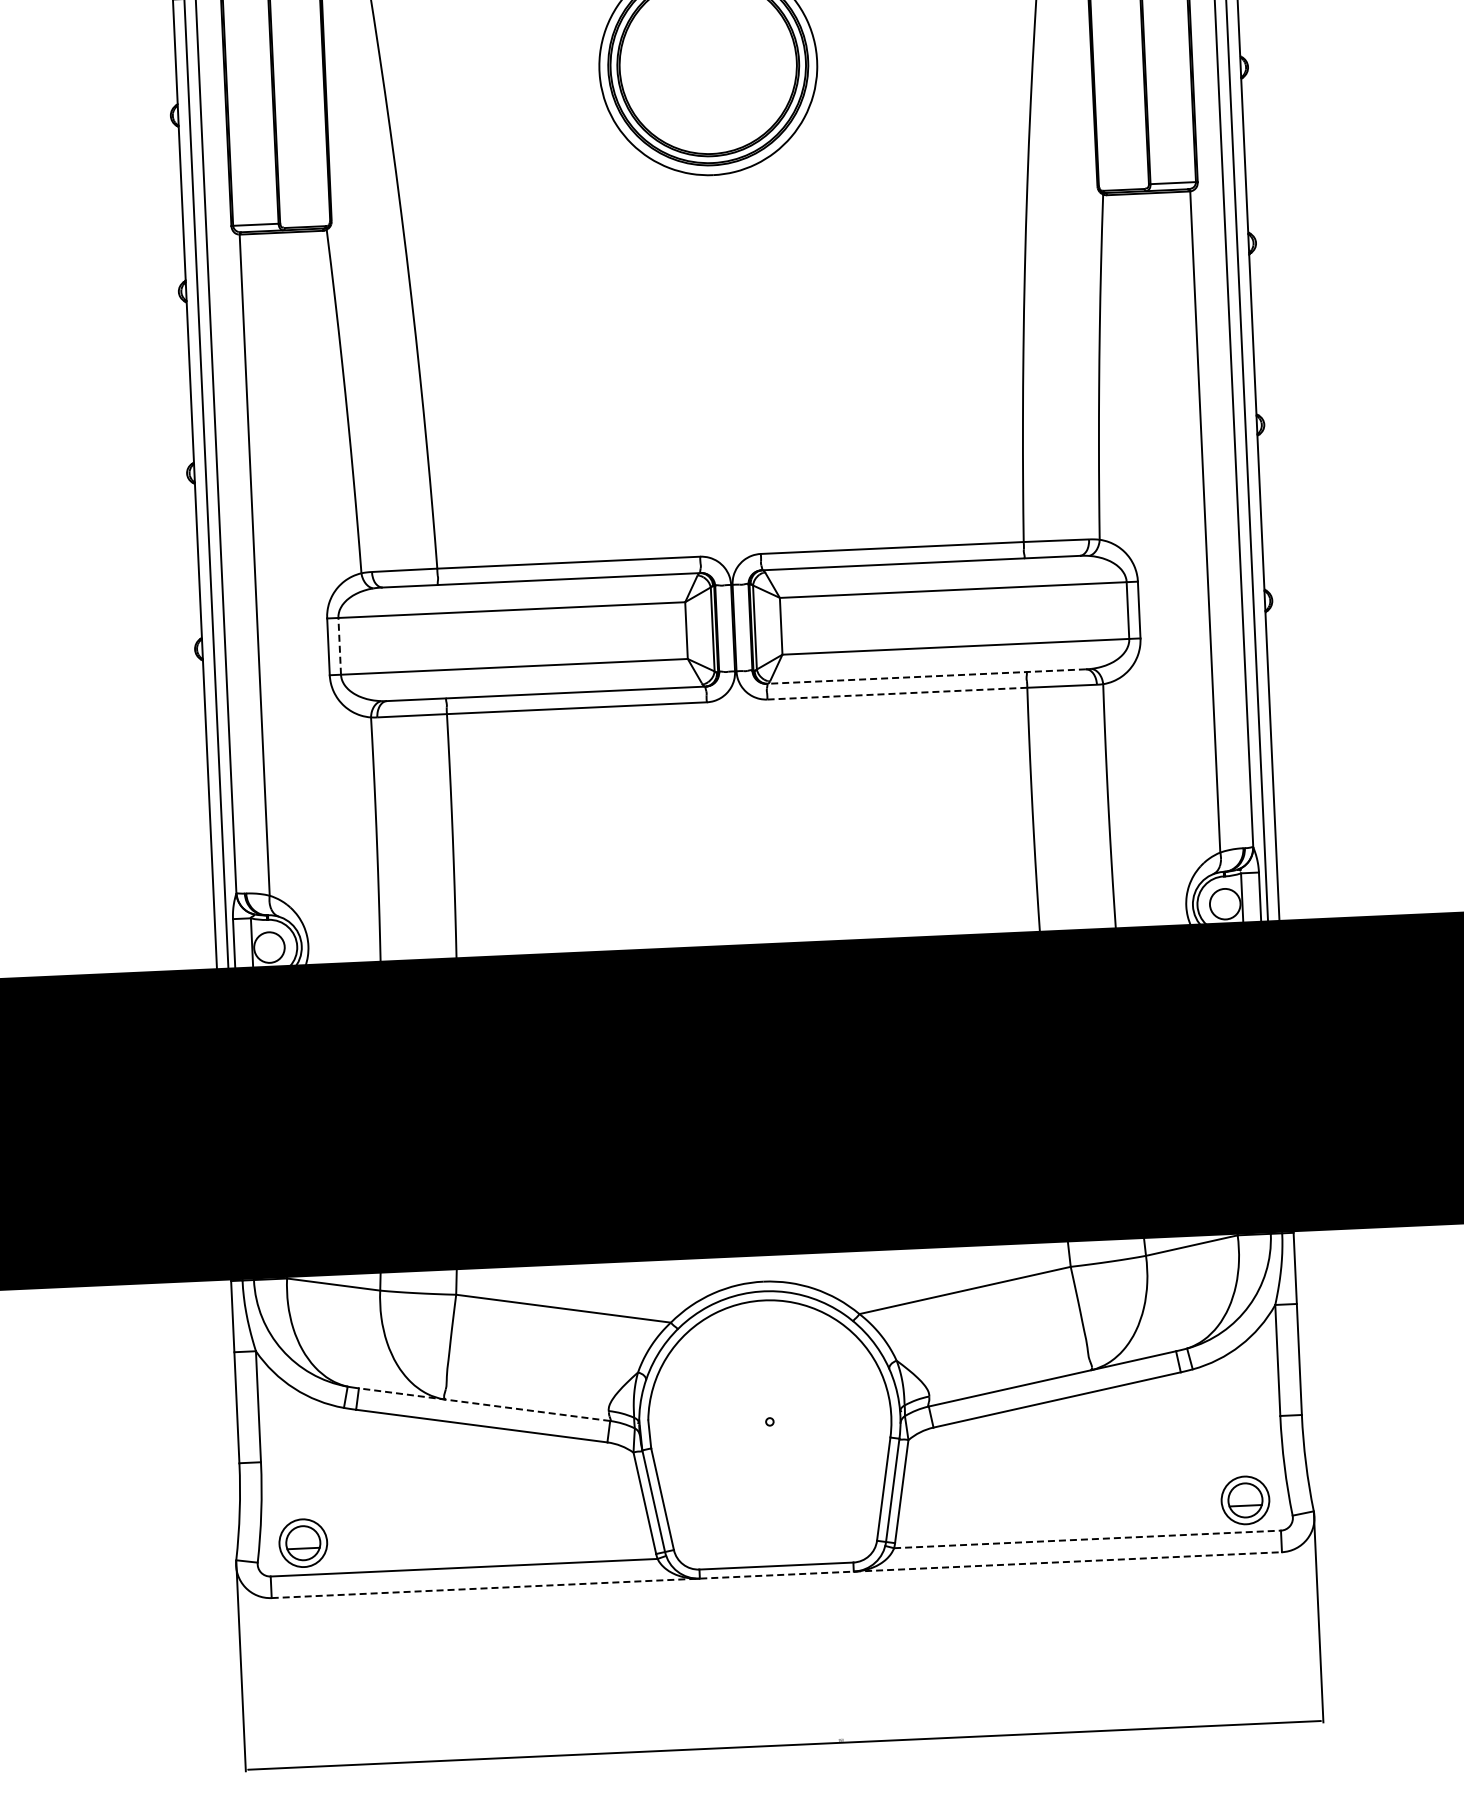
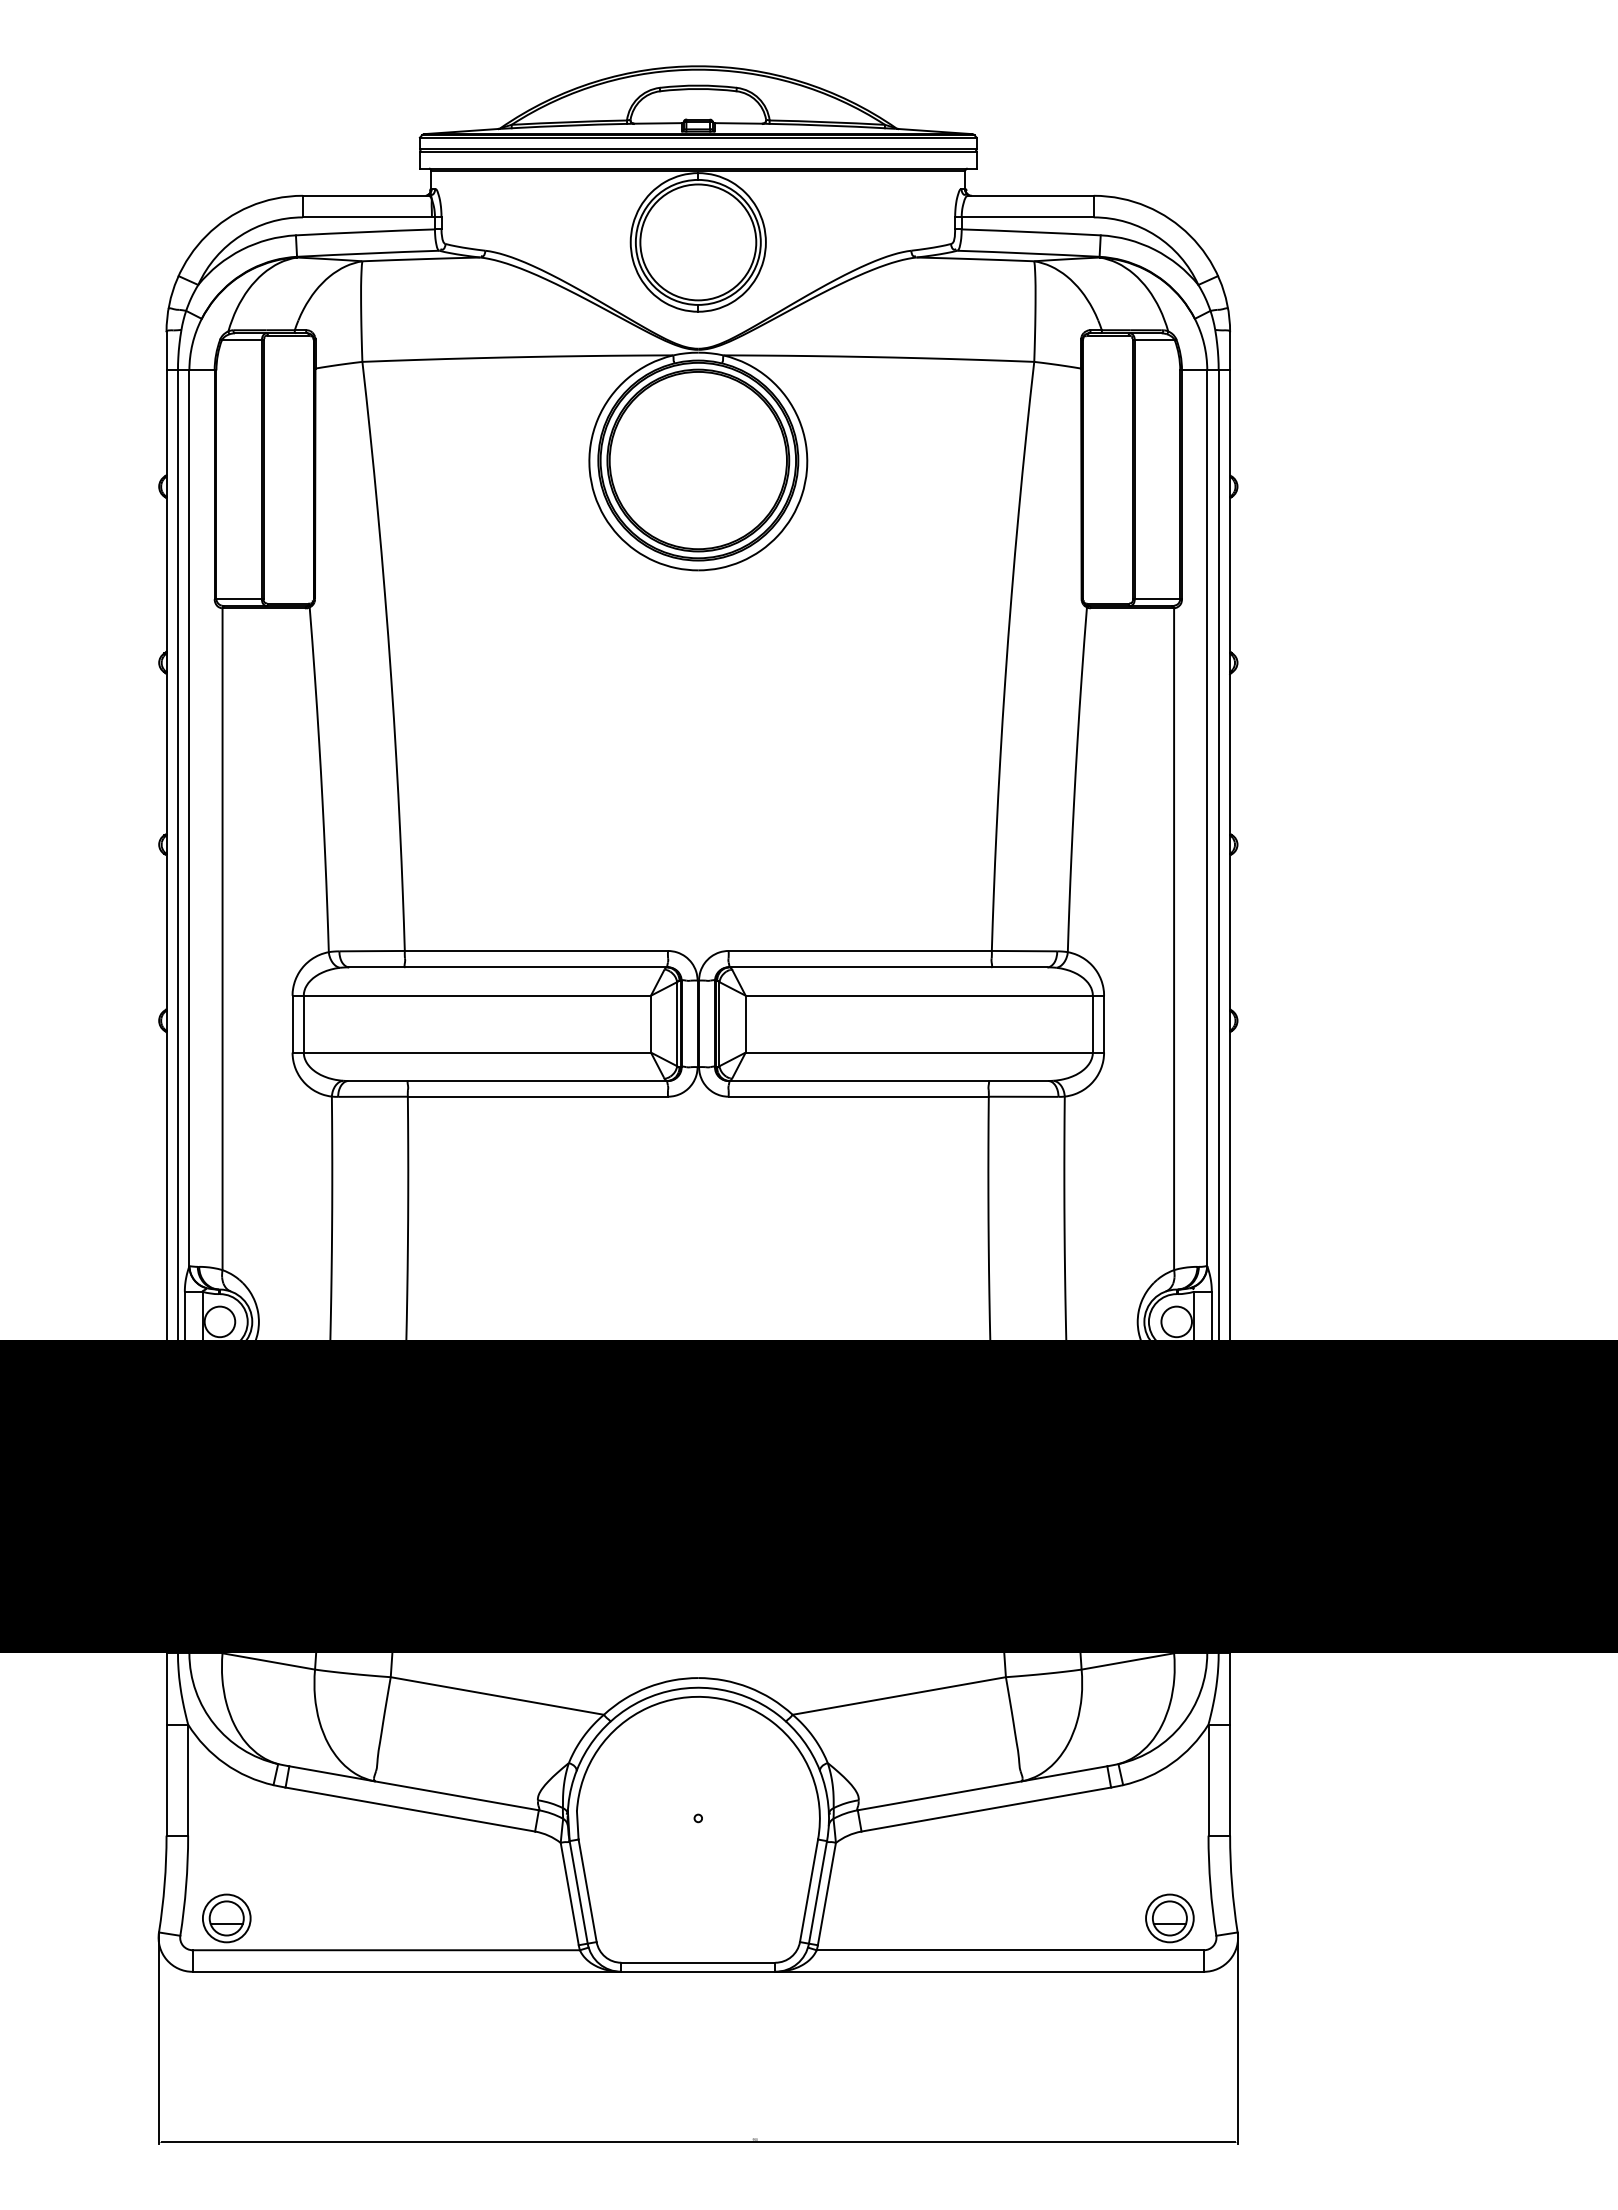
line: (339, 645) -> (303, 1023), dashed -> solid
line: (926, 676) -> (888, 1080), dashed -> solid
line: (897, 693) -> (858, 1096), dashed -> solid
line: (484, 1404) -> (414, 1788), dashed -> solid
line: (1087, 1539) -> (1010, 1950), dashed -> solid
line: (776, 1574) -> (698, 1971), dashed -> solid

